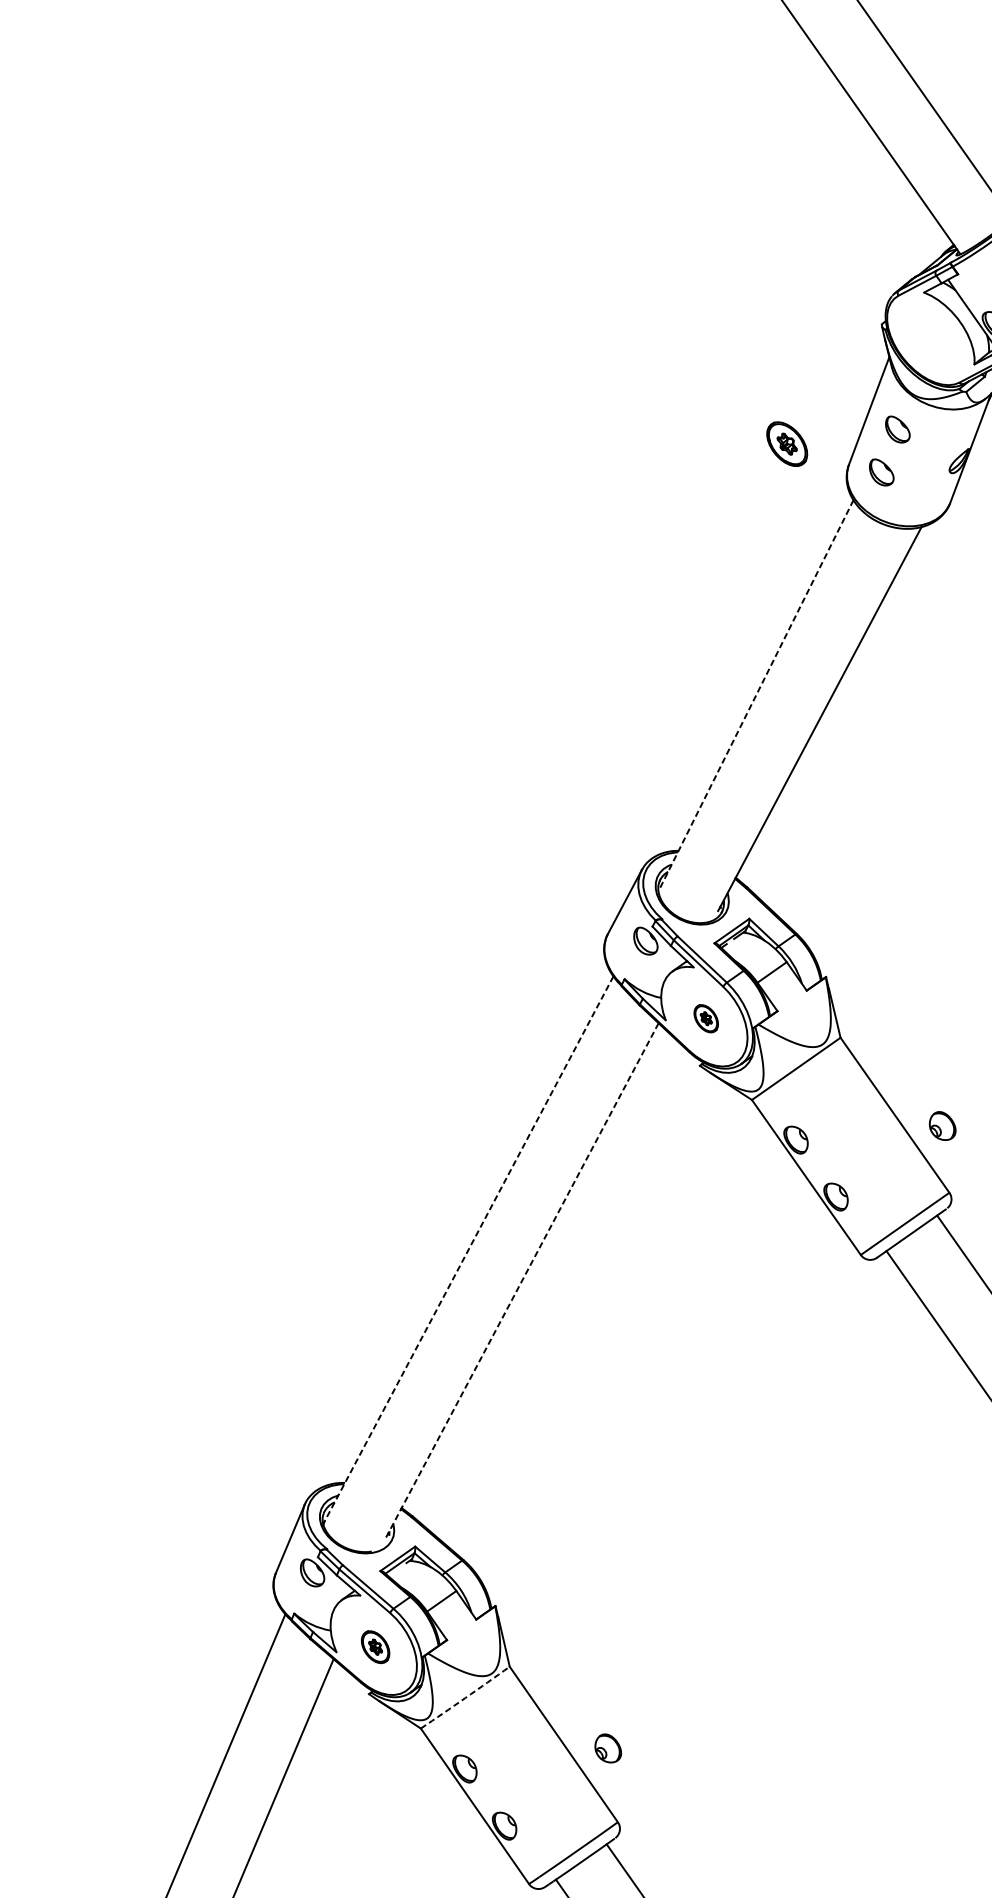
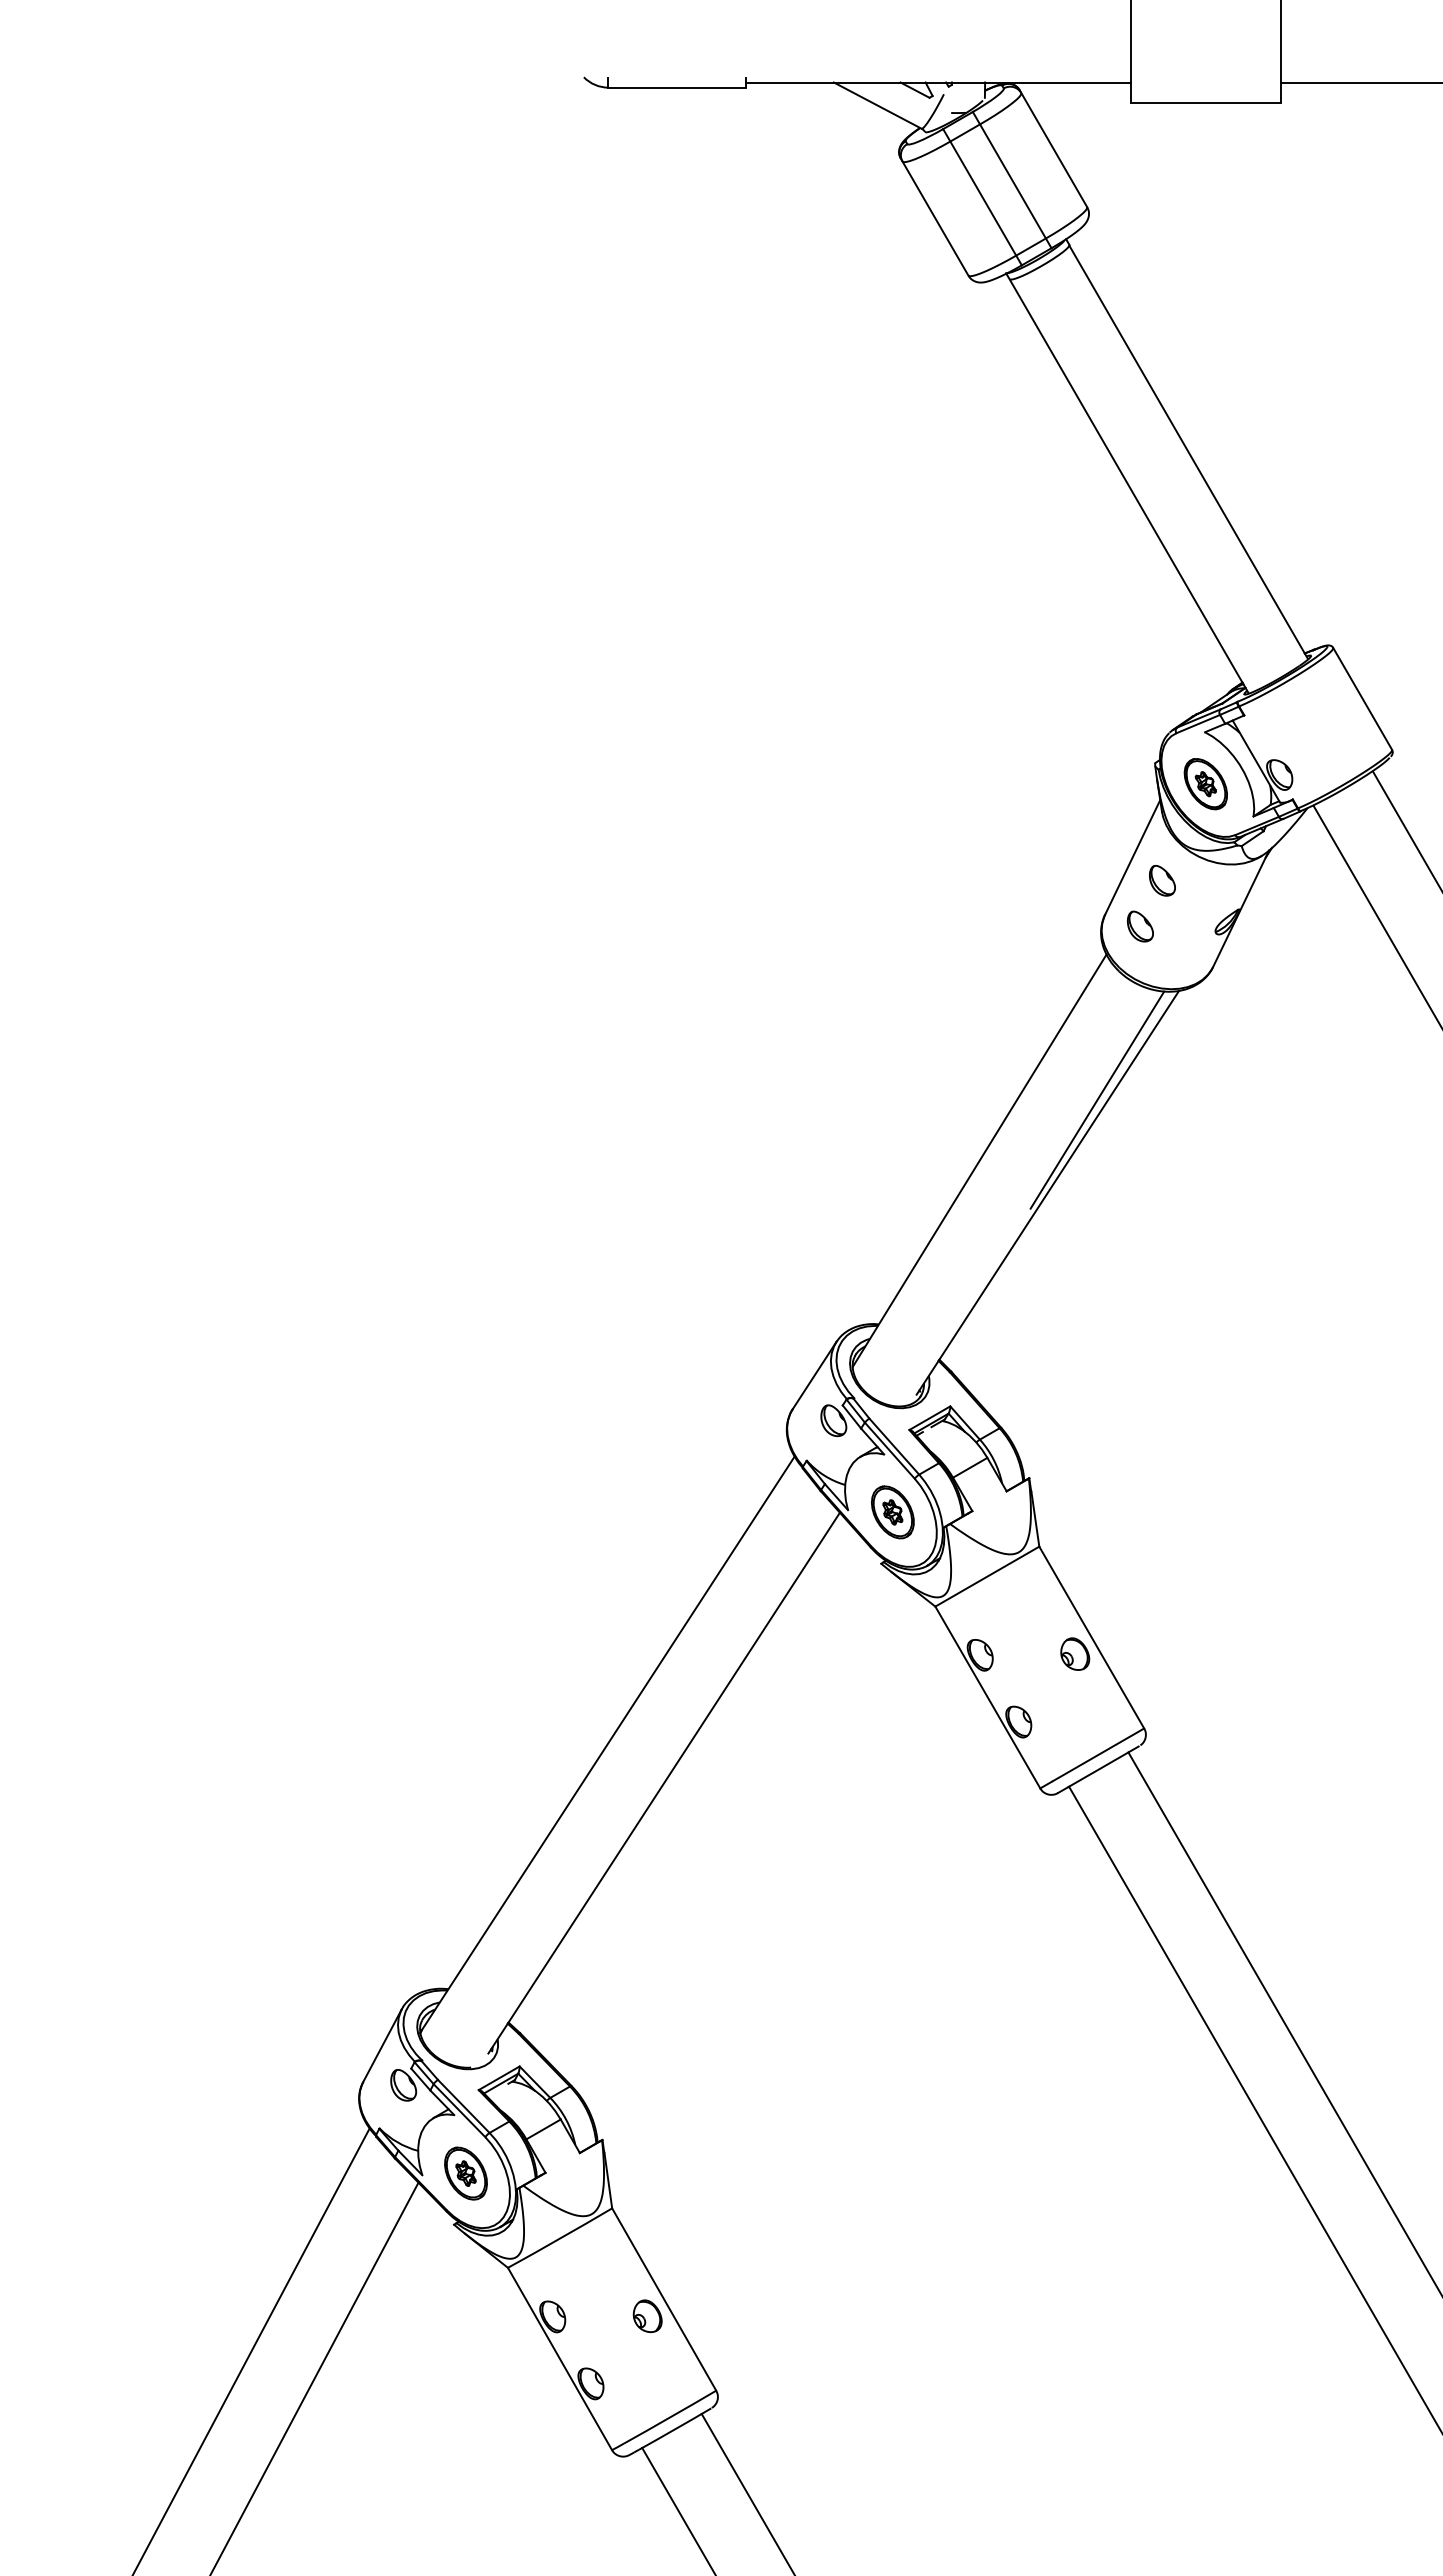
part: (786, 444) -> (1205, 784), moved
line: (856, 631) -> (1097, 1099), added
line: (755, 696) -> (979, 1161), dashed -> solid
part: (705, 1018) -> (892, 1512), size x1.67
part: (942, 1125) -> (1075, 1653), moved
line: (469, 1249) -> (608, 1743), dashed -> solid
line: (522, 1280) -> (664, 1783), dashed -> solid
part: (375, 1647) -> (465, 2173), size x1.43
arc: (465, 1697) -> (560, 2238), dashed -> solid
part: (607, 1748) -> (647, 2316), moved

